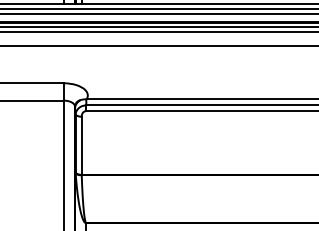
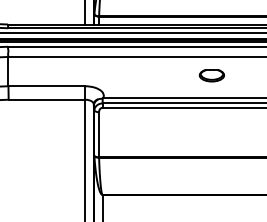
part: (226, 69) -> (211, 75), added

